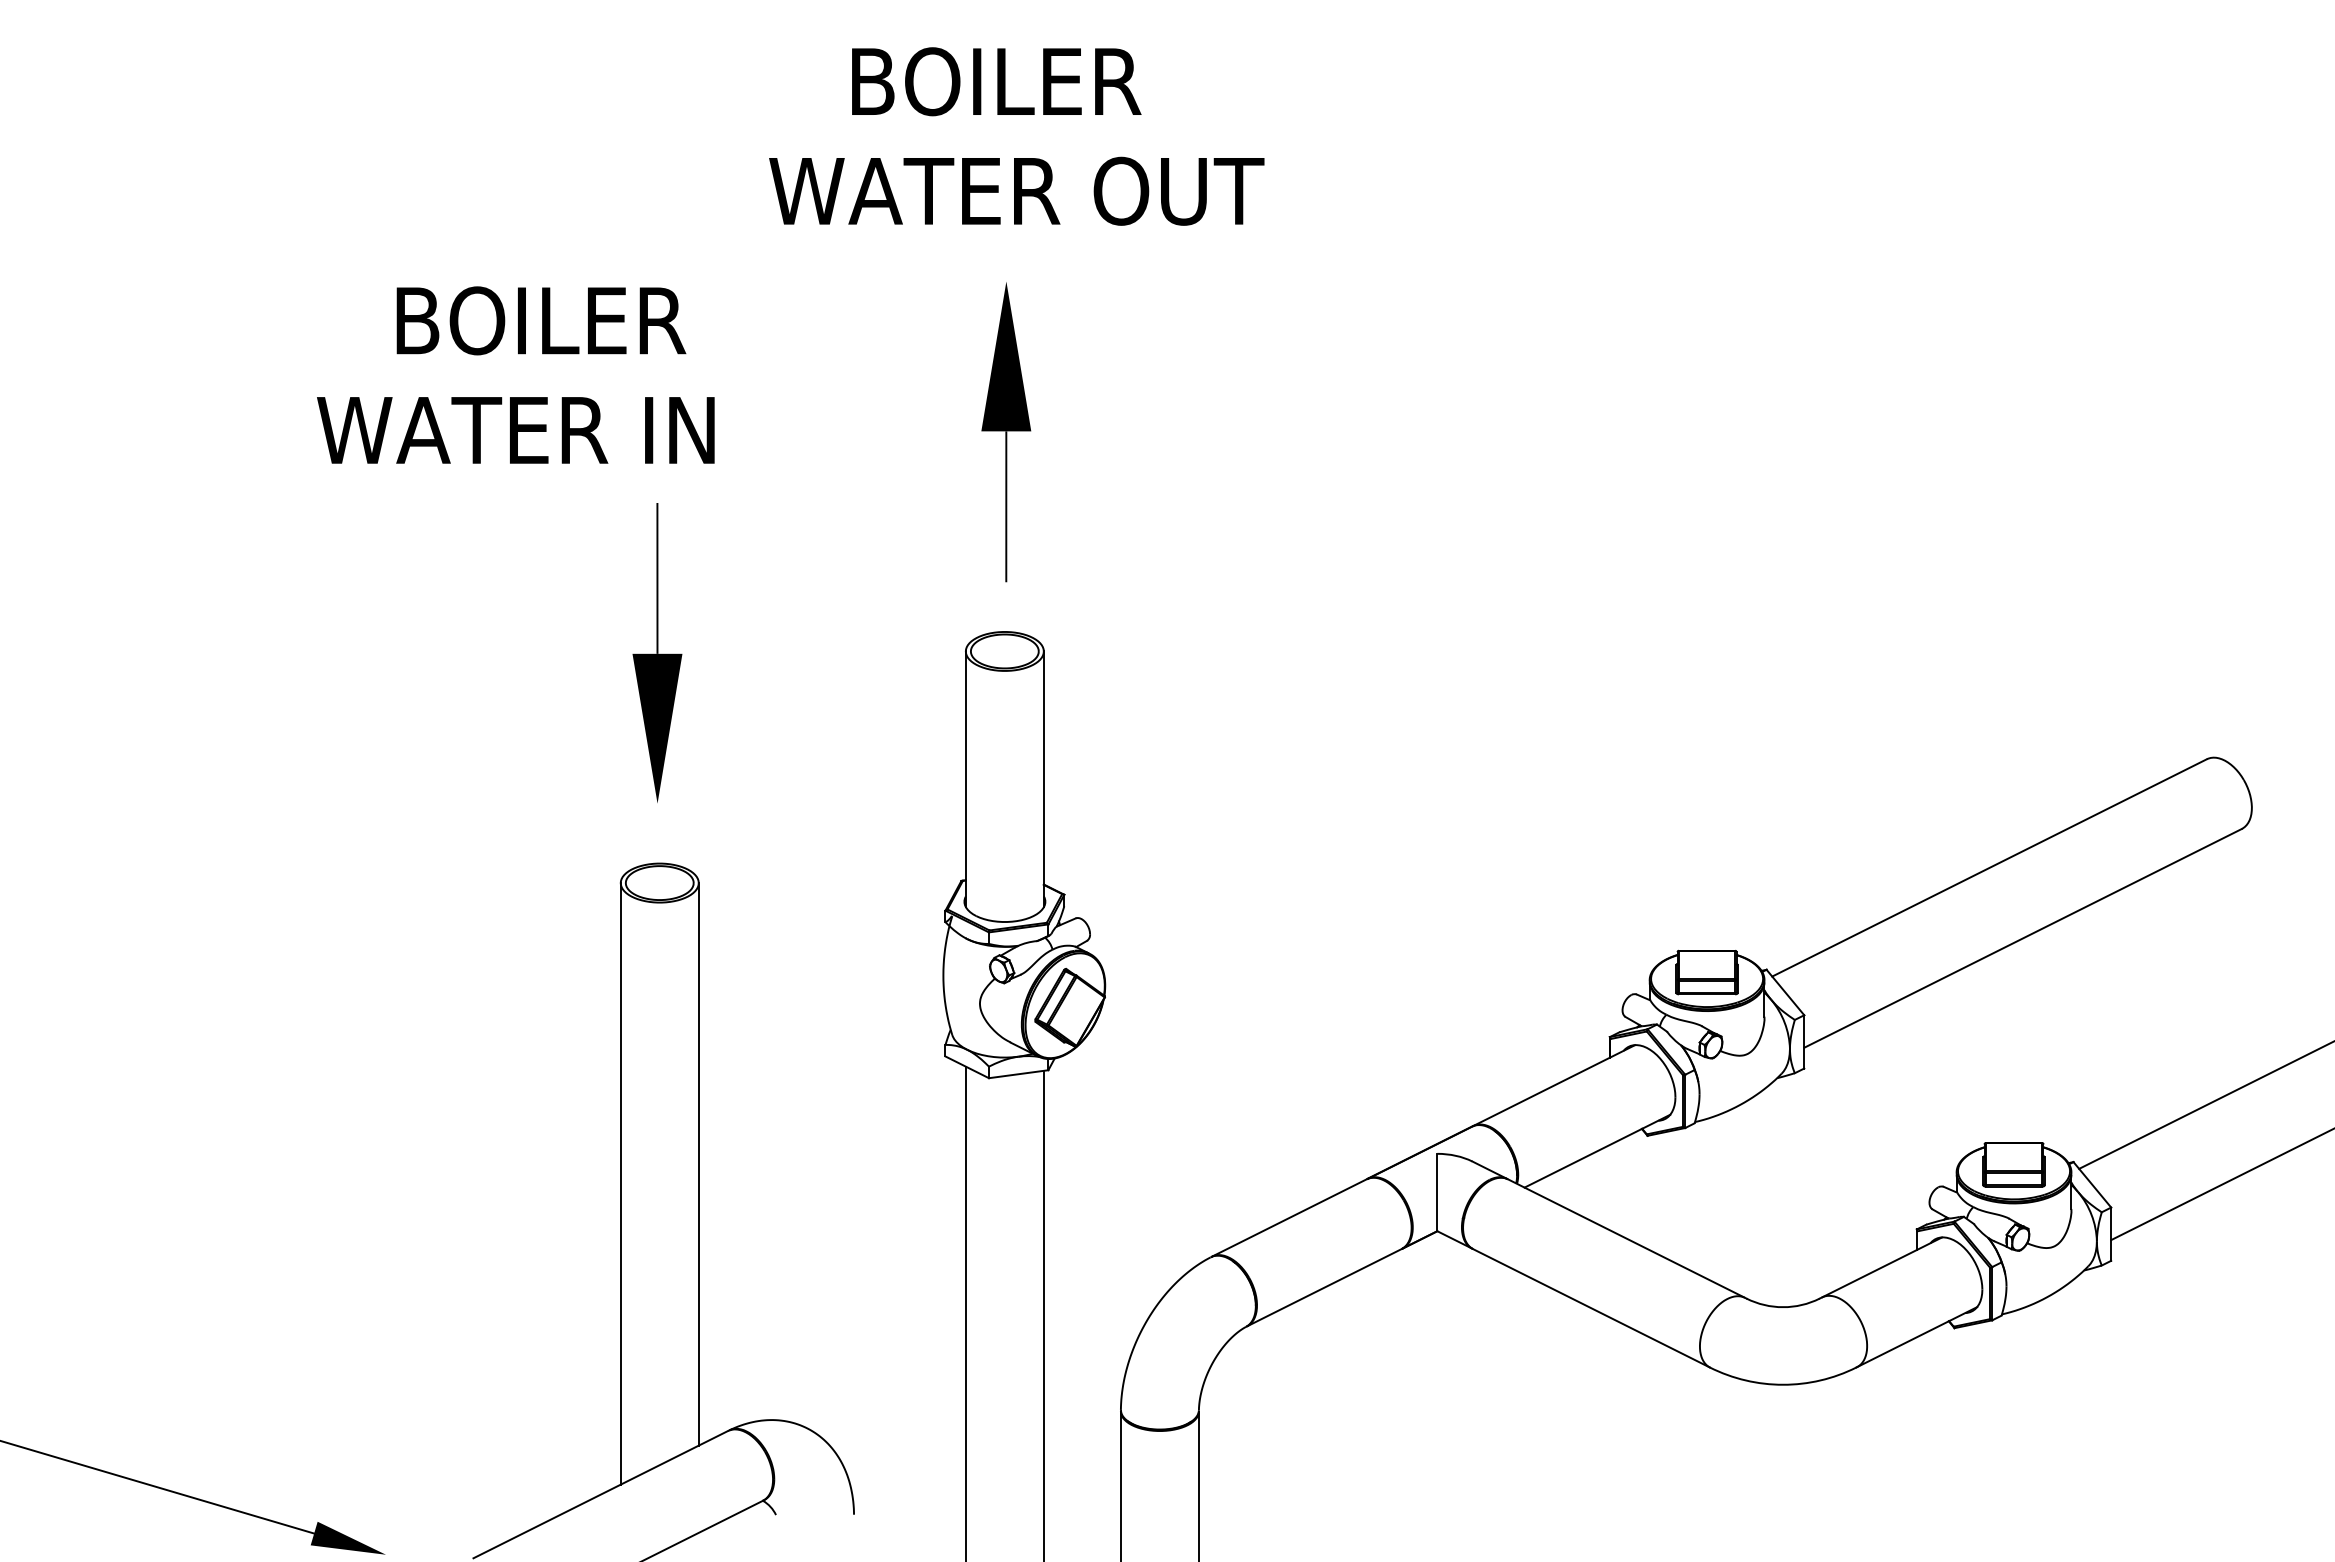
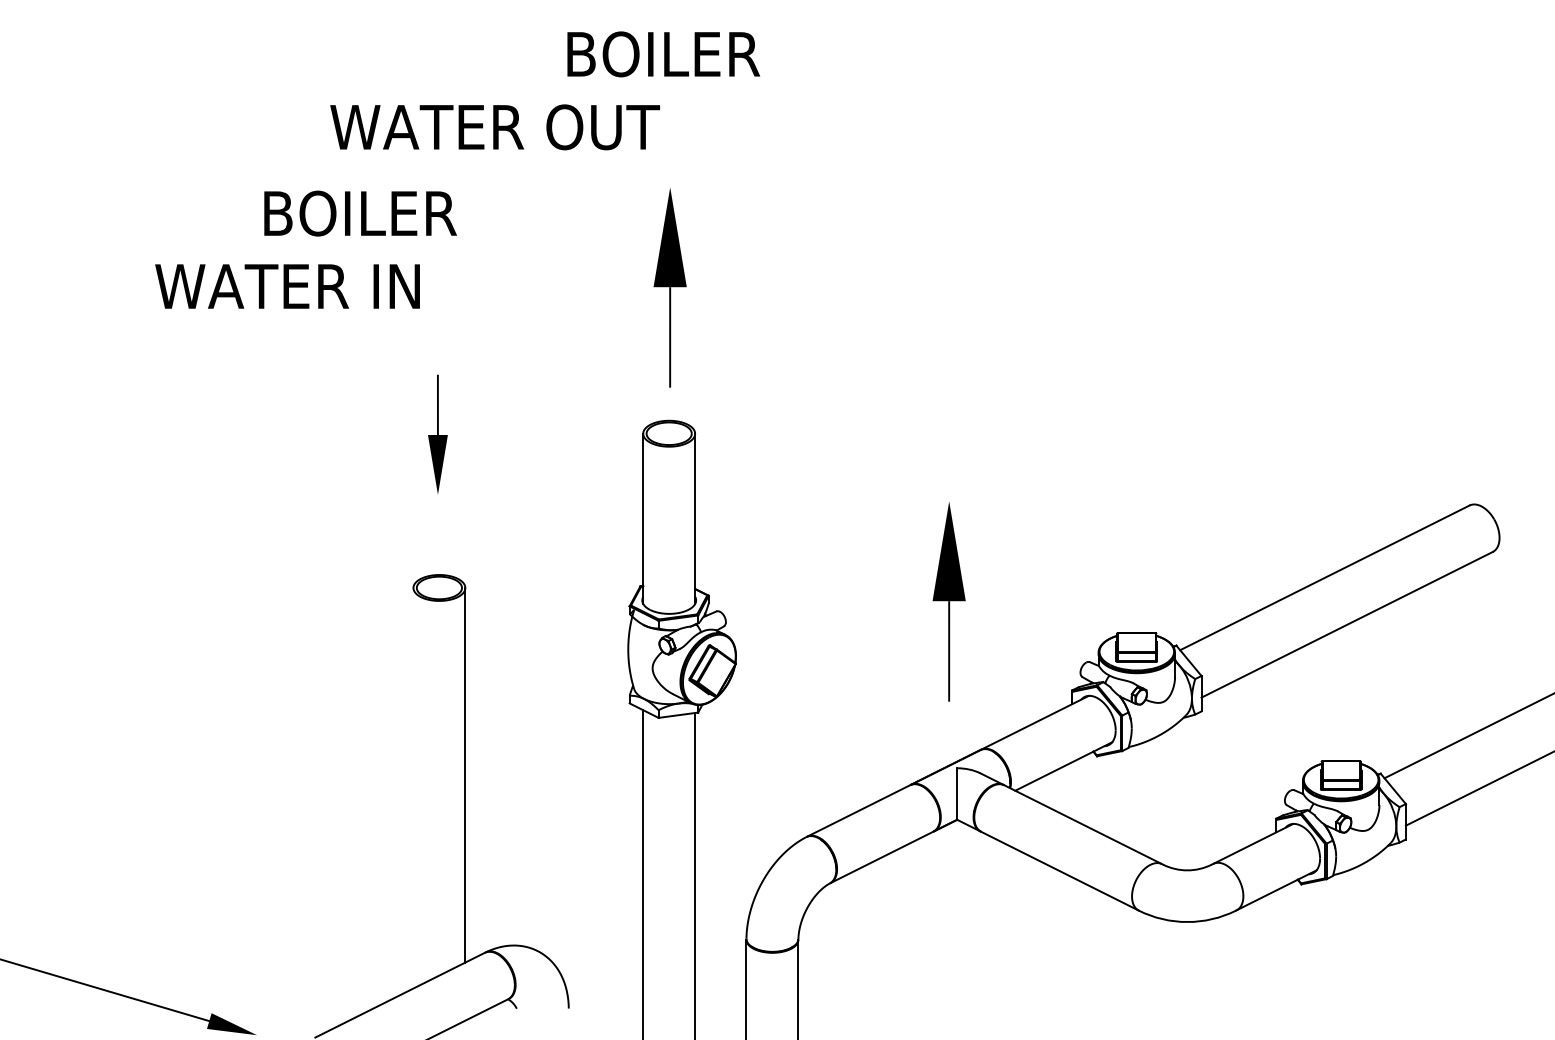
text: (1015, 191) -> (494, 127), moved
text: (515, 430) -> (287, 286), moved
part: (656, 652) -> (437, 434), size x0.6
part: (1424, 903) -> (948, 601), added
line: (620, 1182) -> (413, 787), removed

